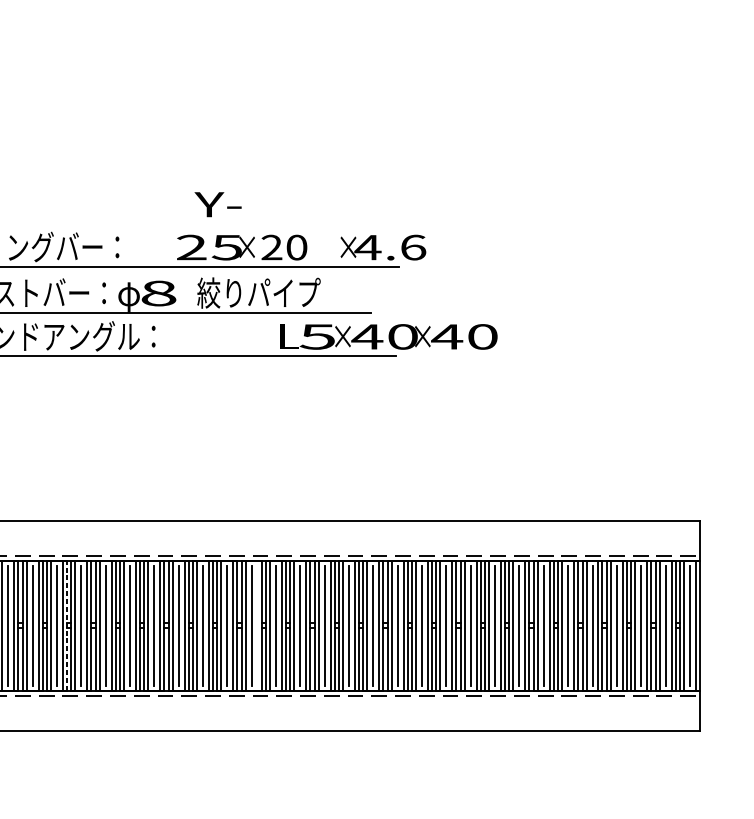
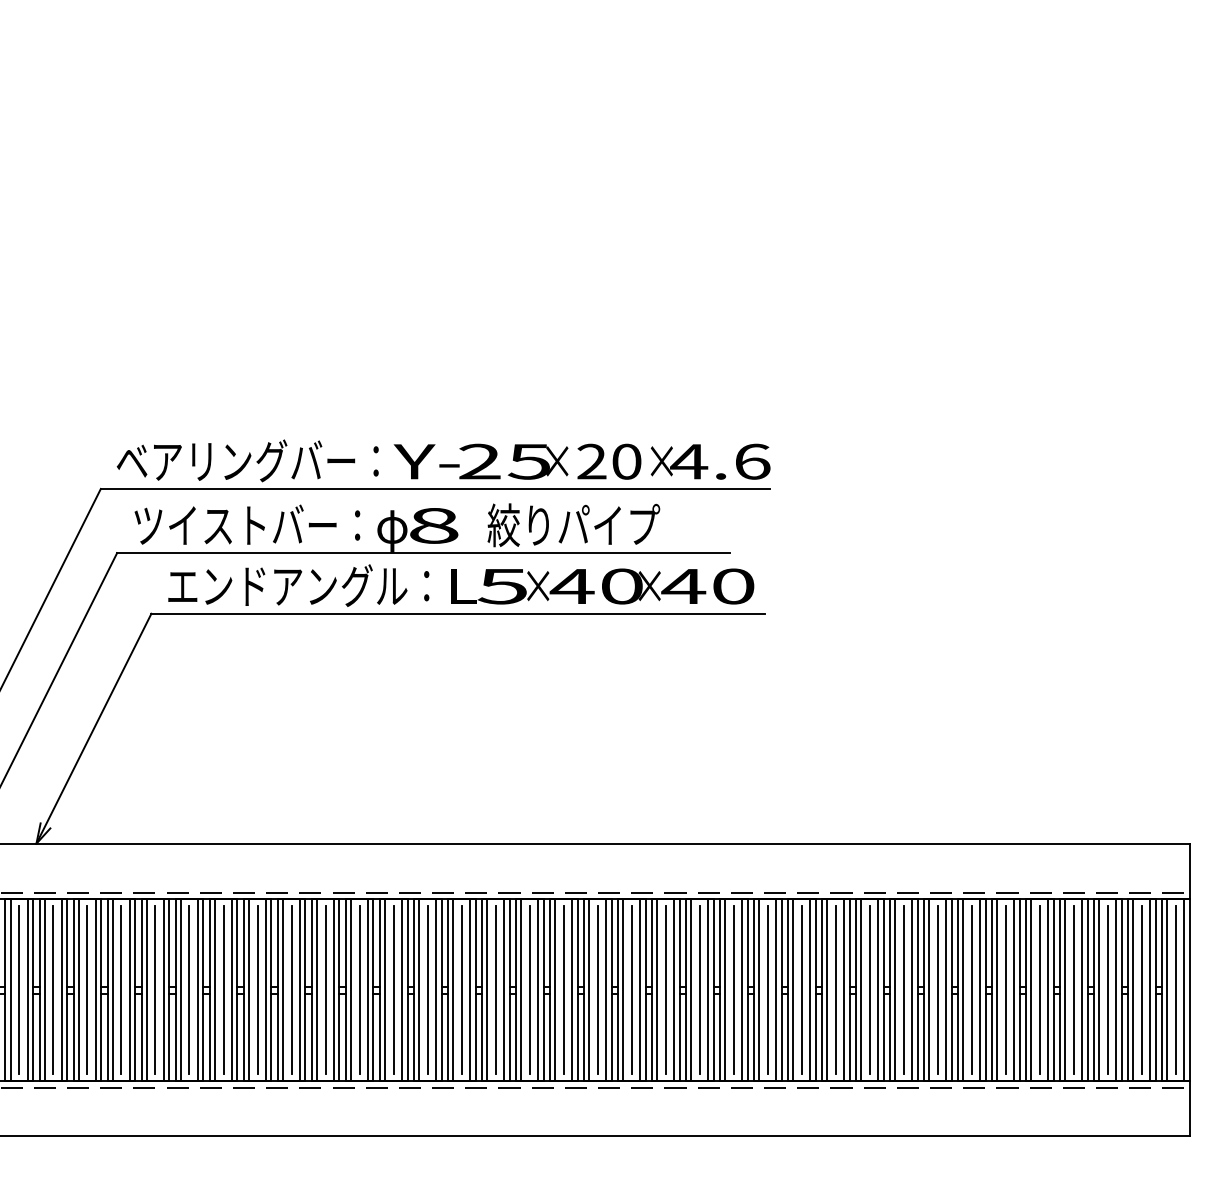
text: (217, 204) -> (426, 461), moved
text: (383, 247) -> (710, 461), moved
text: (389, 336) -> (602, 586), moved
line: (257, 625) -> (571, 989), added
line: (66, 626) -> (305, 990), dashed -> solid

